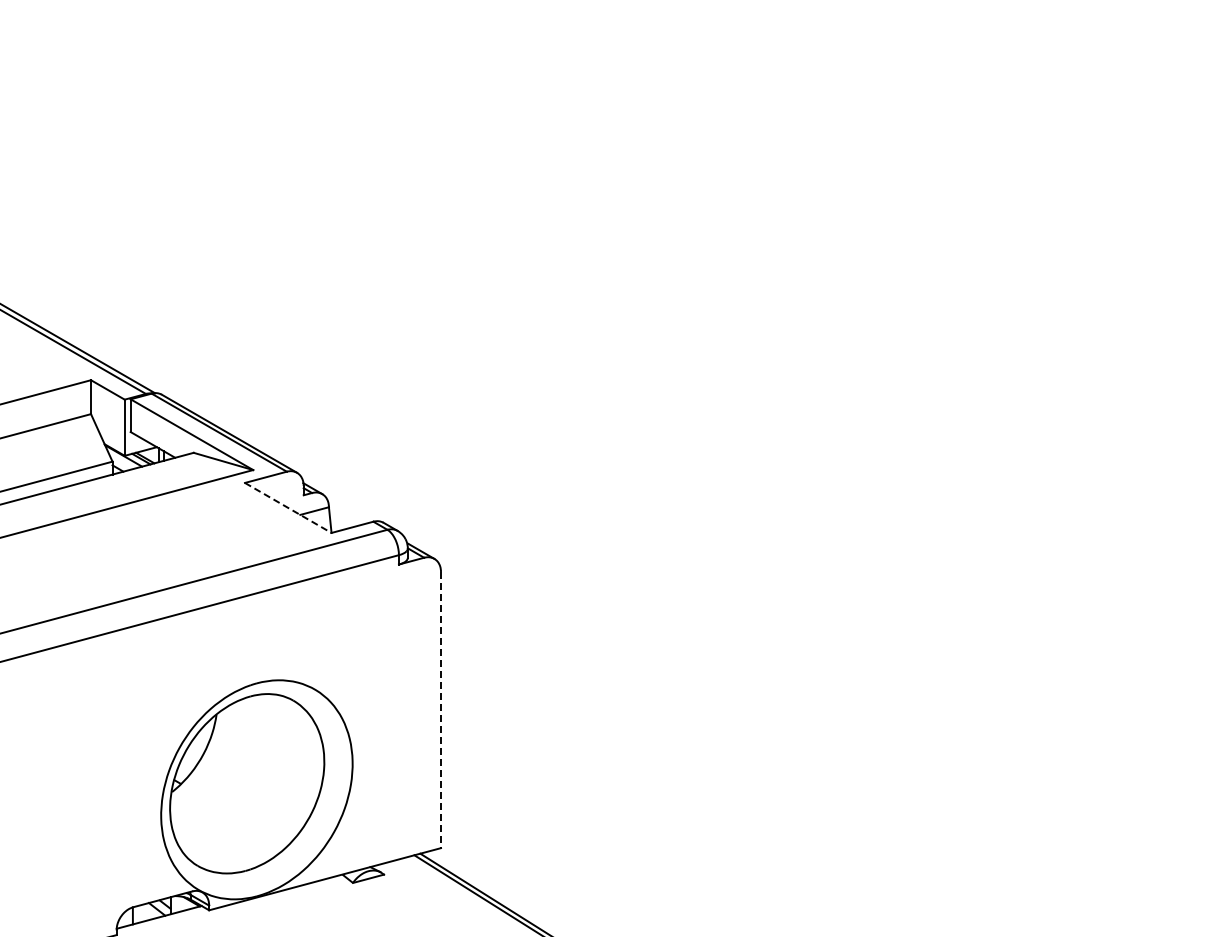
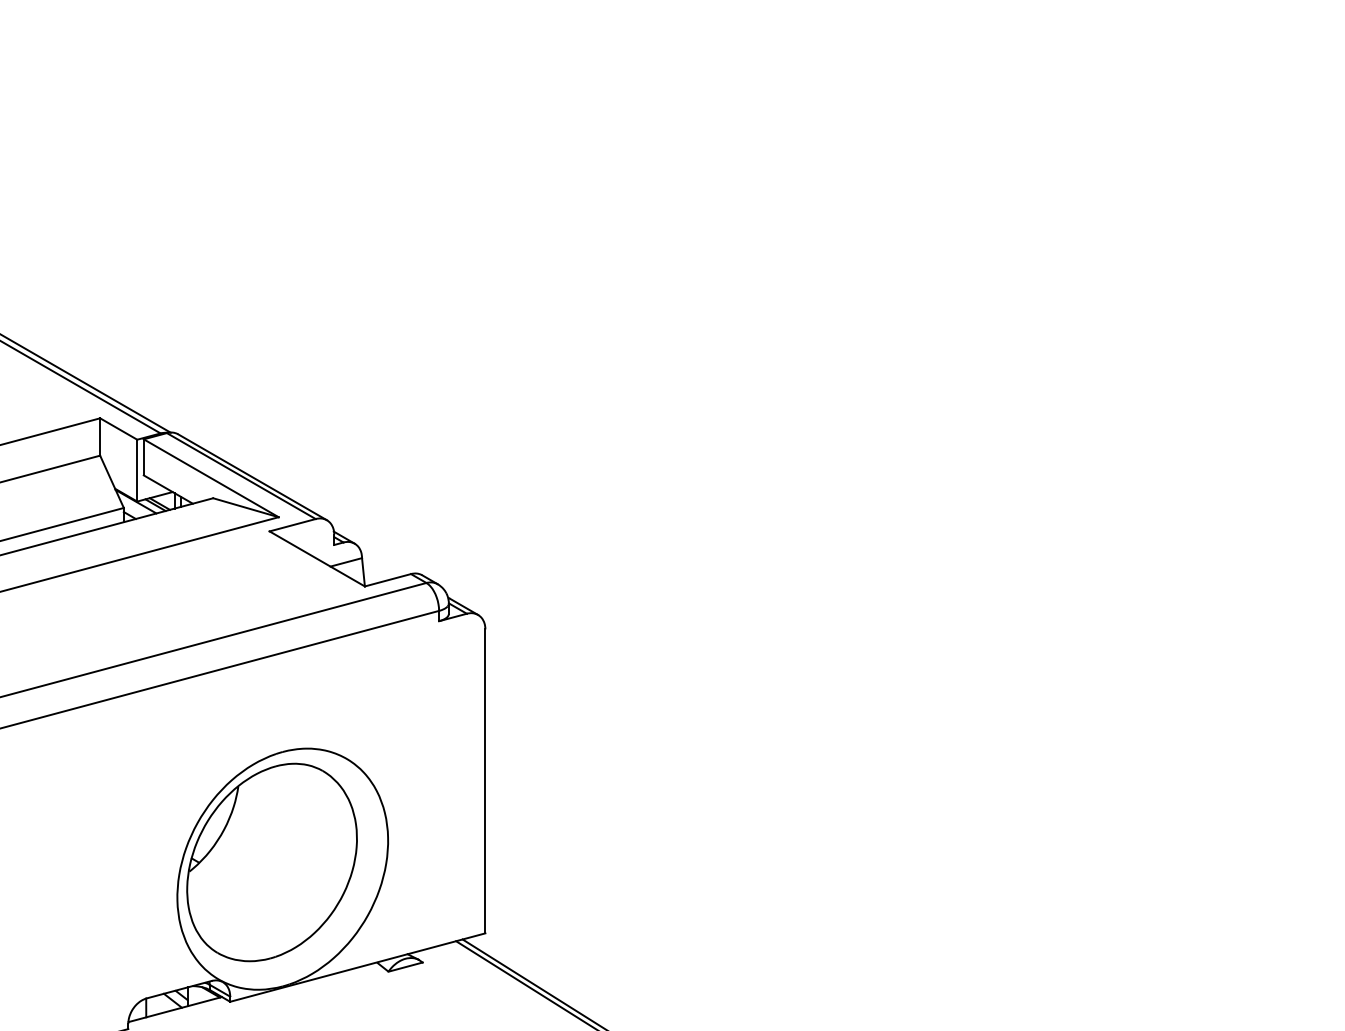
line: (288, 507) -> (317, 558), dashed -> solid
line: (441, 710) -> (485, 781), dashed -> solid

